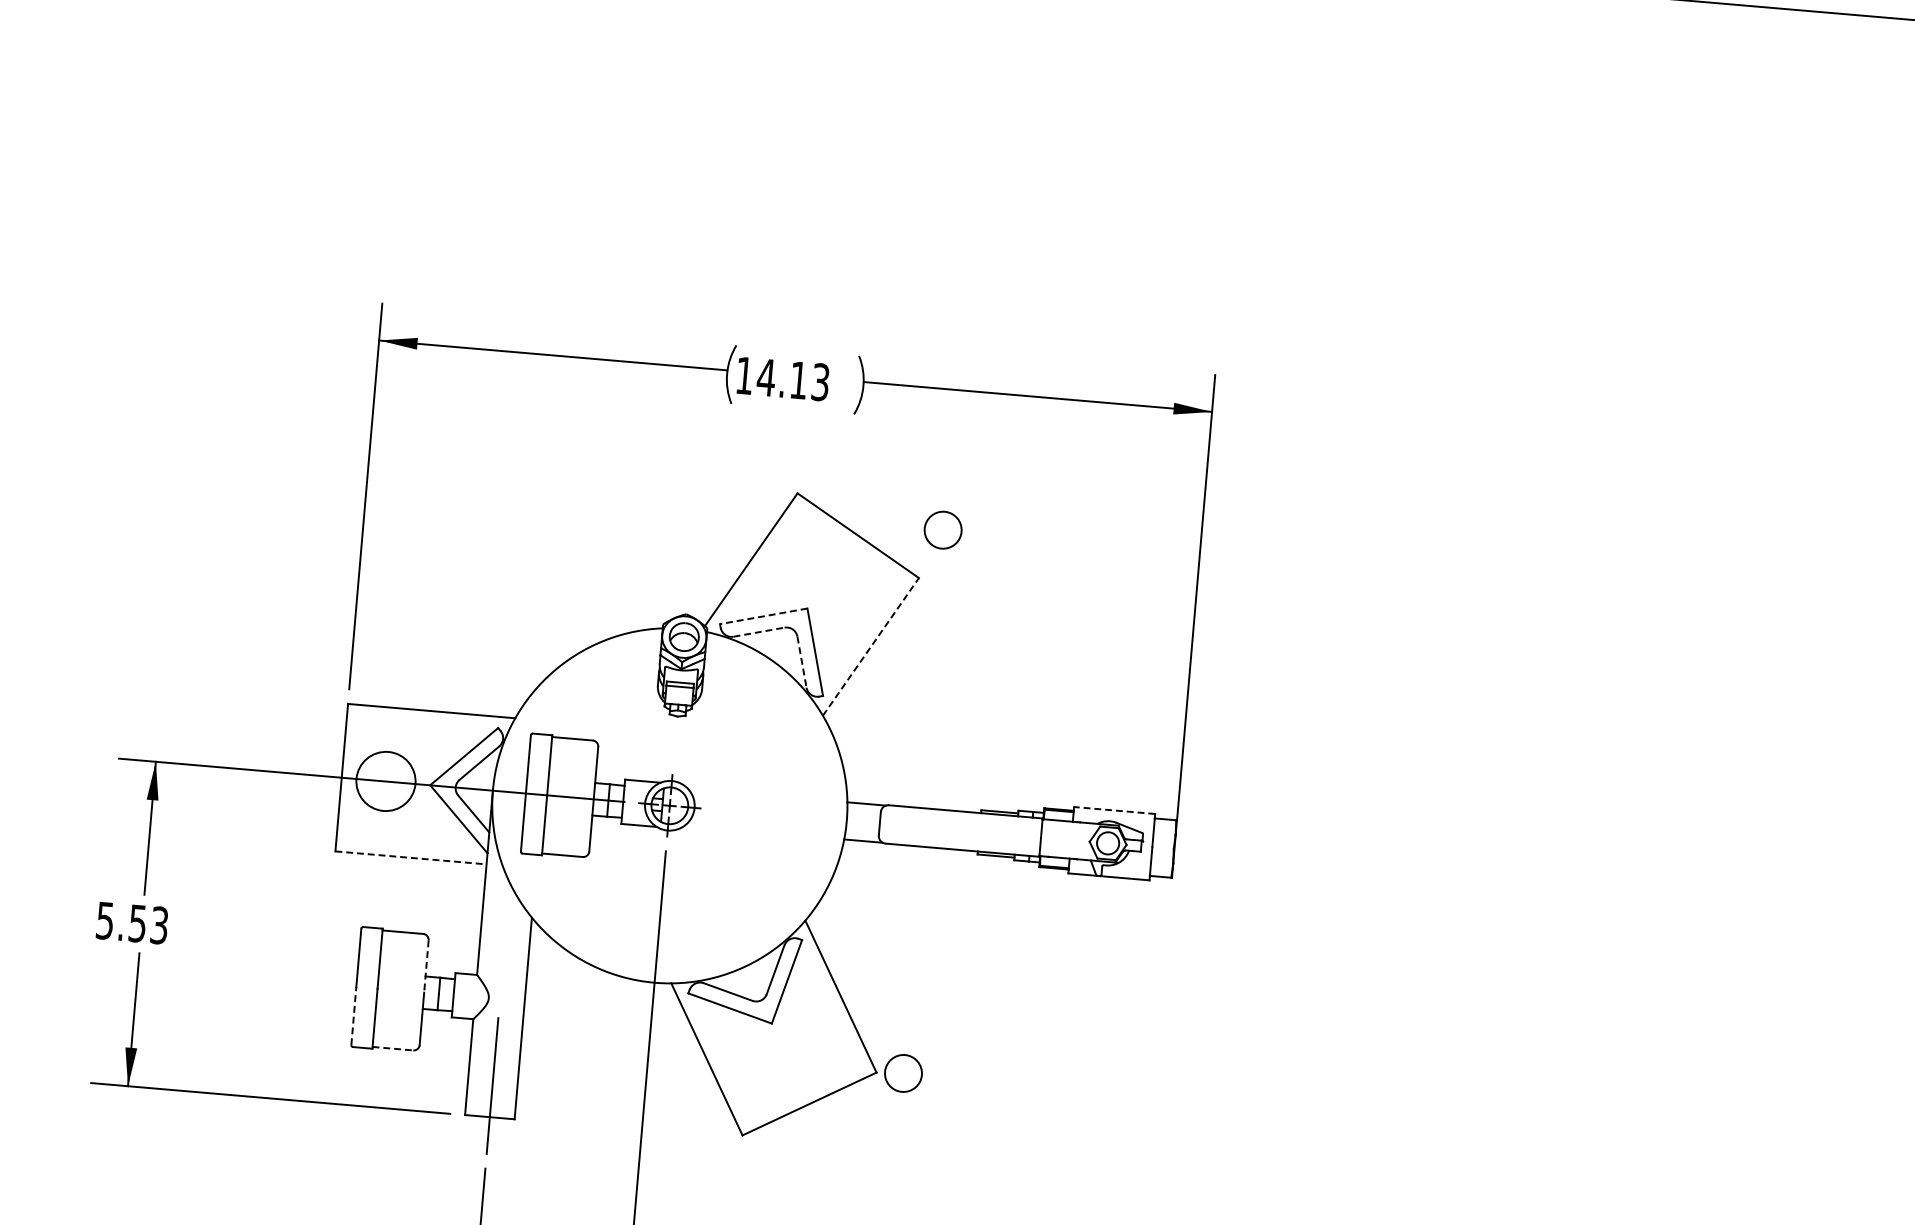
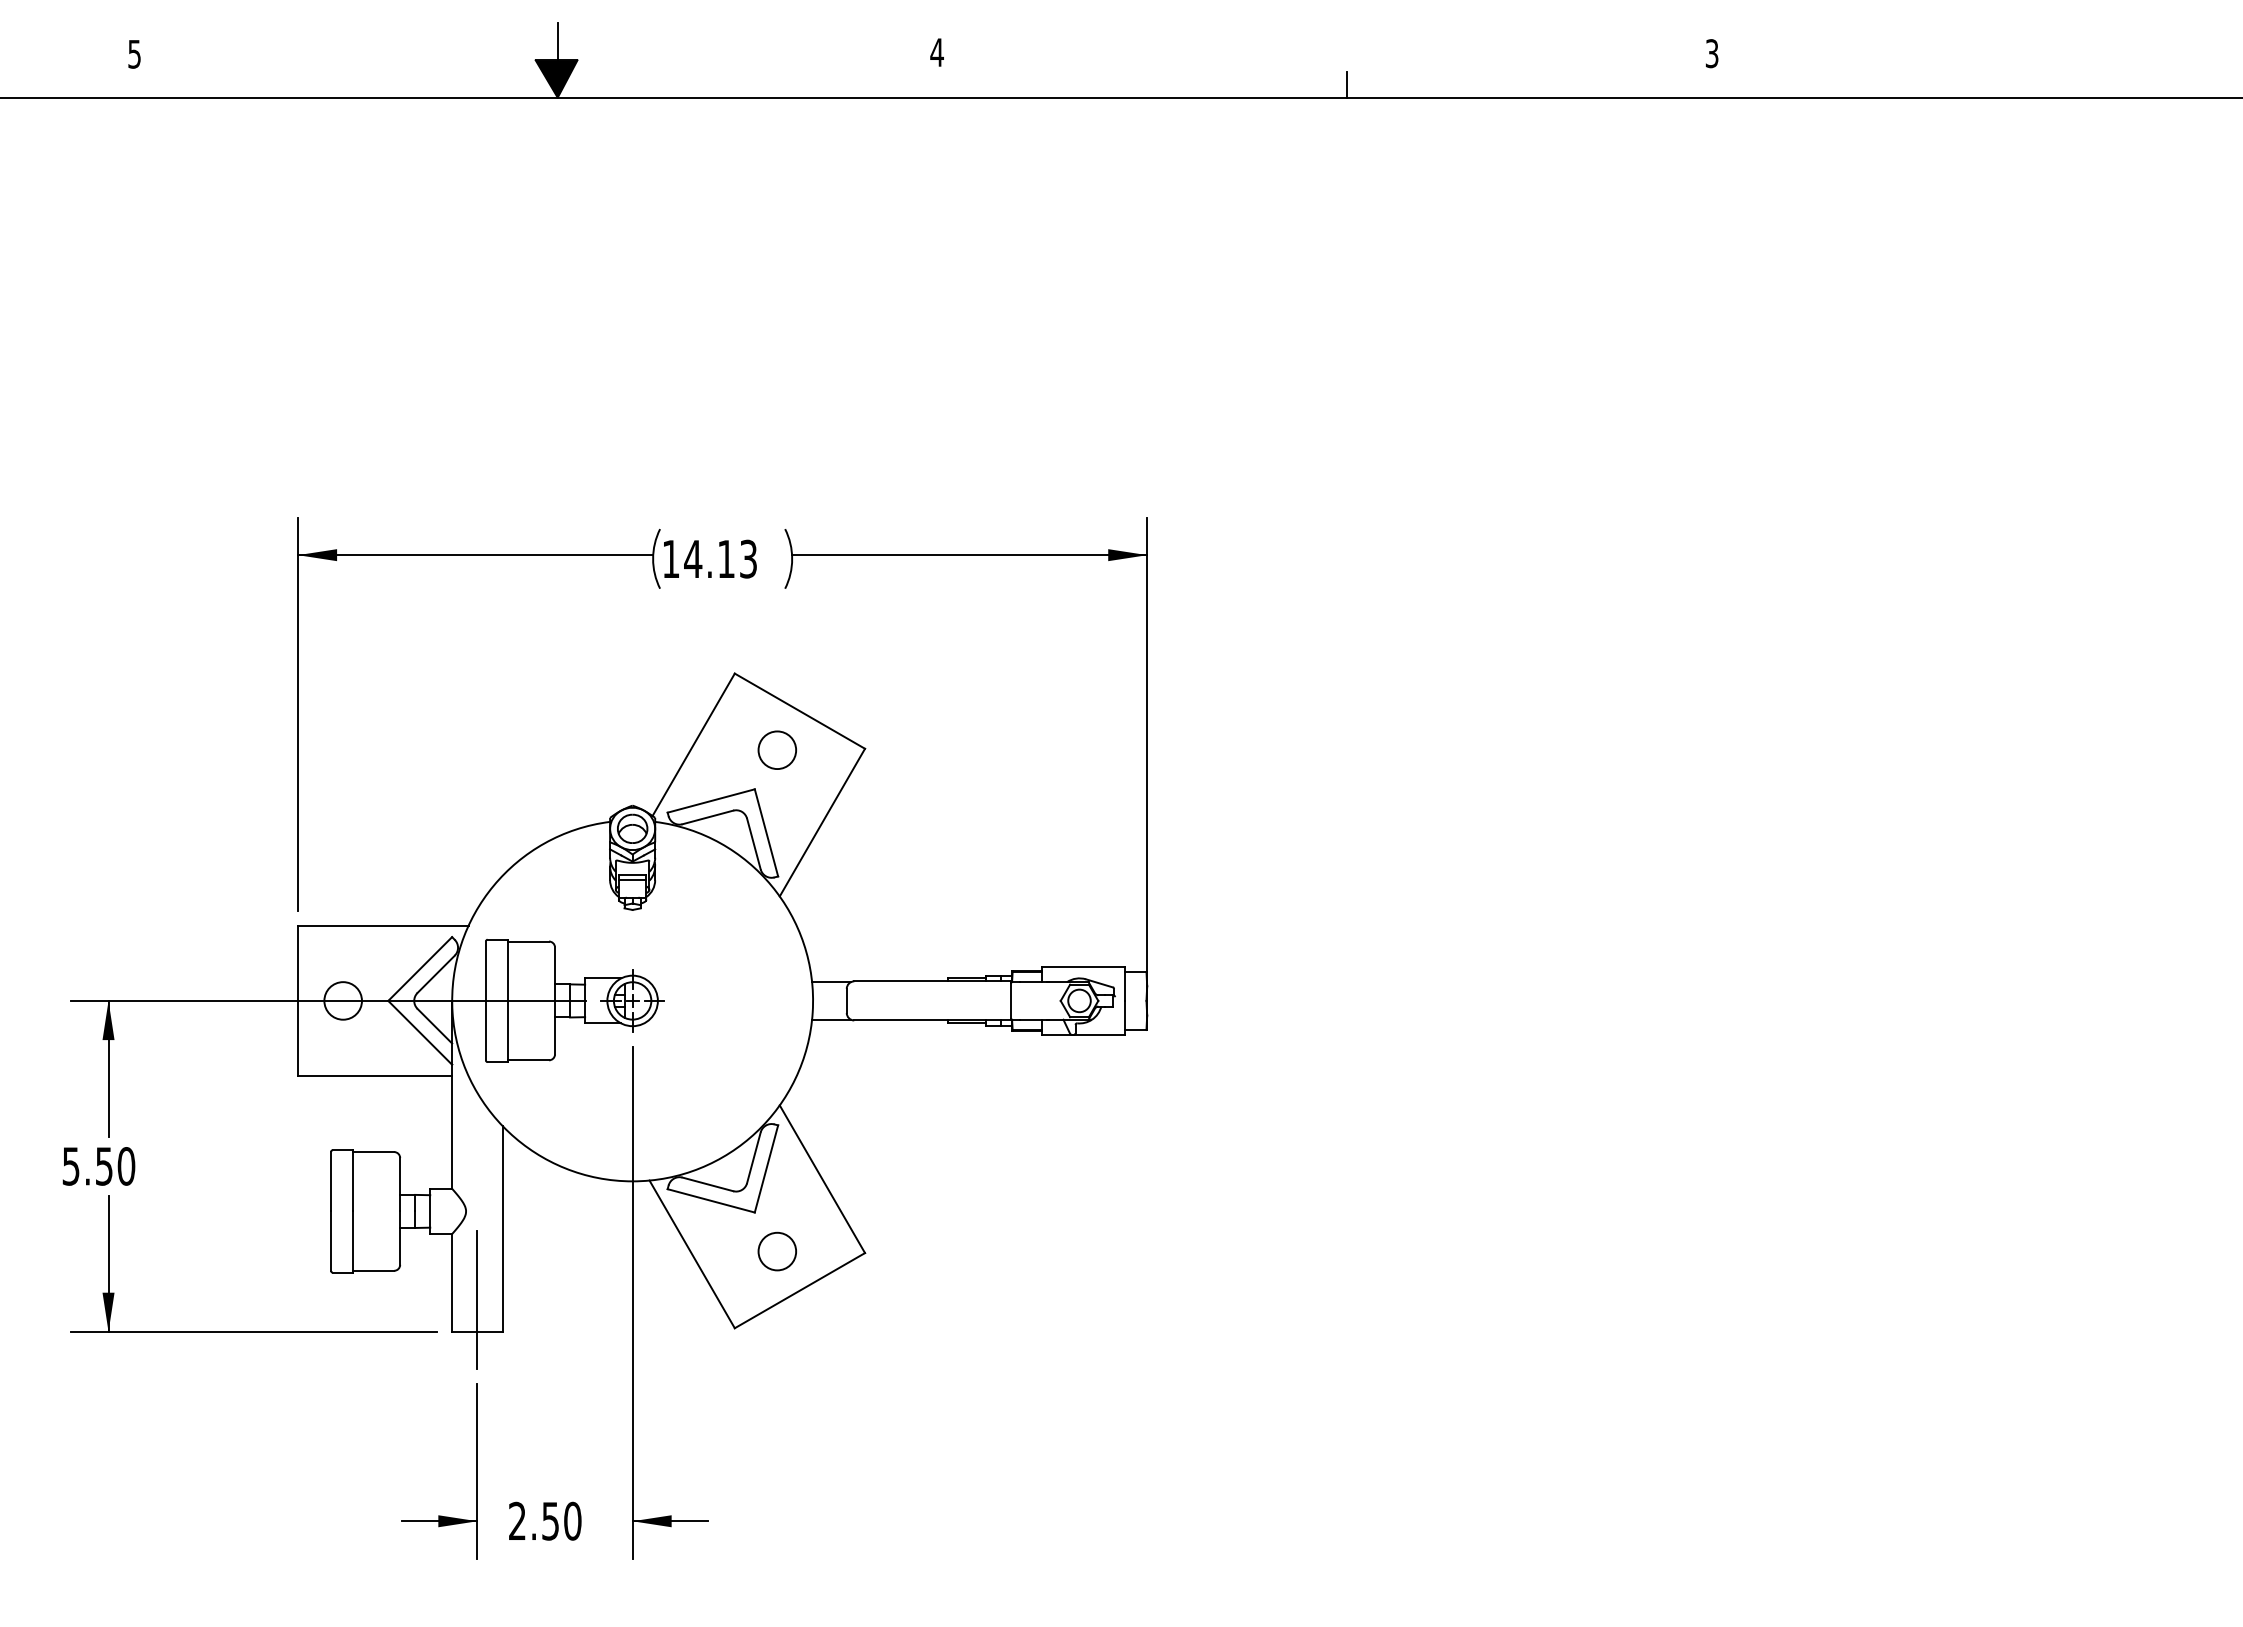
circle: (942, 529) -> (776, 749), moved
line: (762, 616) -> (710, 801), dashed -> solid
line: (759, 632) -> (708, 817), dashed -> solid
line: (871, 646) -> (822, 822), dashed -> solid
line: (802, 662) -> (754, 844), dashed -> solid
circle: (385, 780) -> (342, 1000), size x0.62
line: (1113, 810) -> (1082, 967), dashed -> solid
line: (411, 858) -> (375, 1076), dashed -> solid
text: (159, 925) -> (126, 1166), 5.53 -> 5.50
line: (426, 966) -> (400, 1184), dashed -> solid
line: (354, 1016) -> (331, 1241), dashed -> solid
line: (393, 1048) -> (373, 1270), dashed -> solid
circle: (902, 1073) -> (776, 1251), moved

